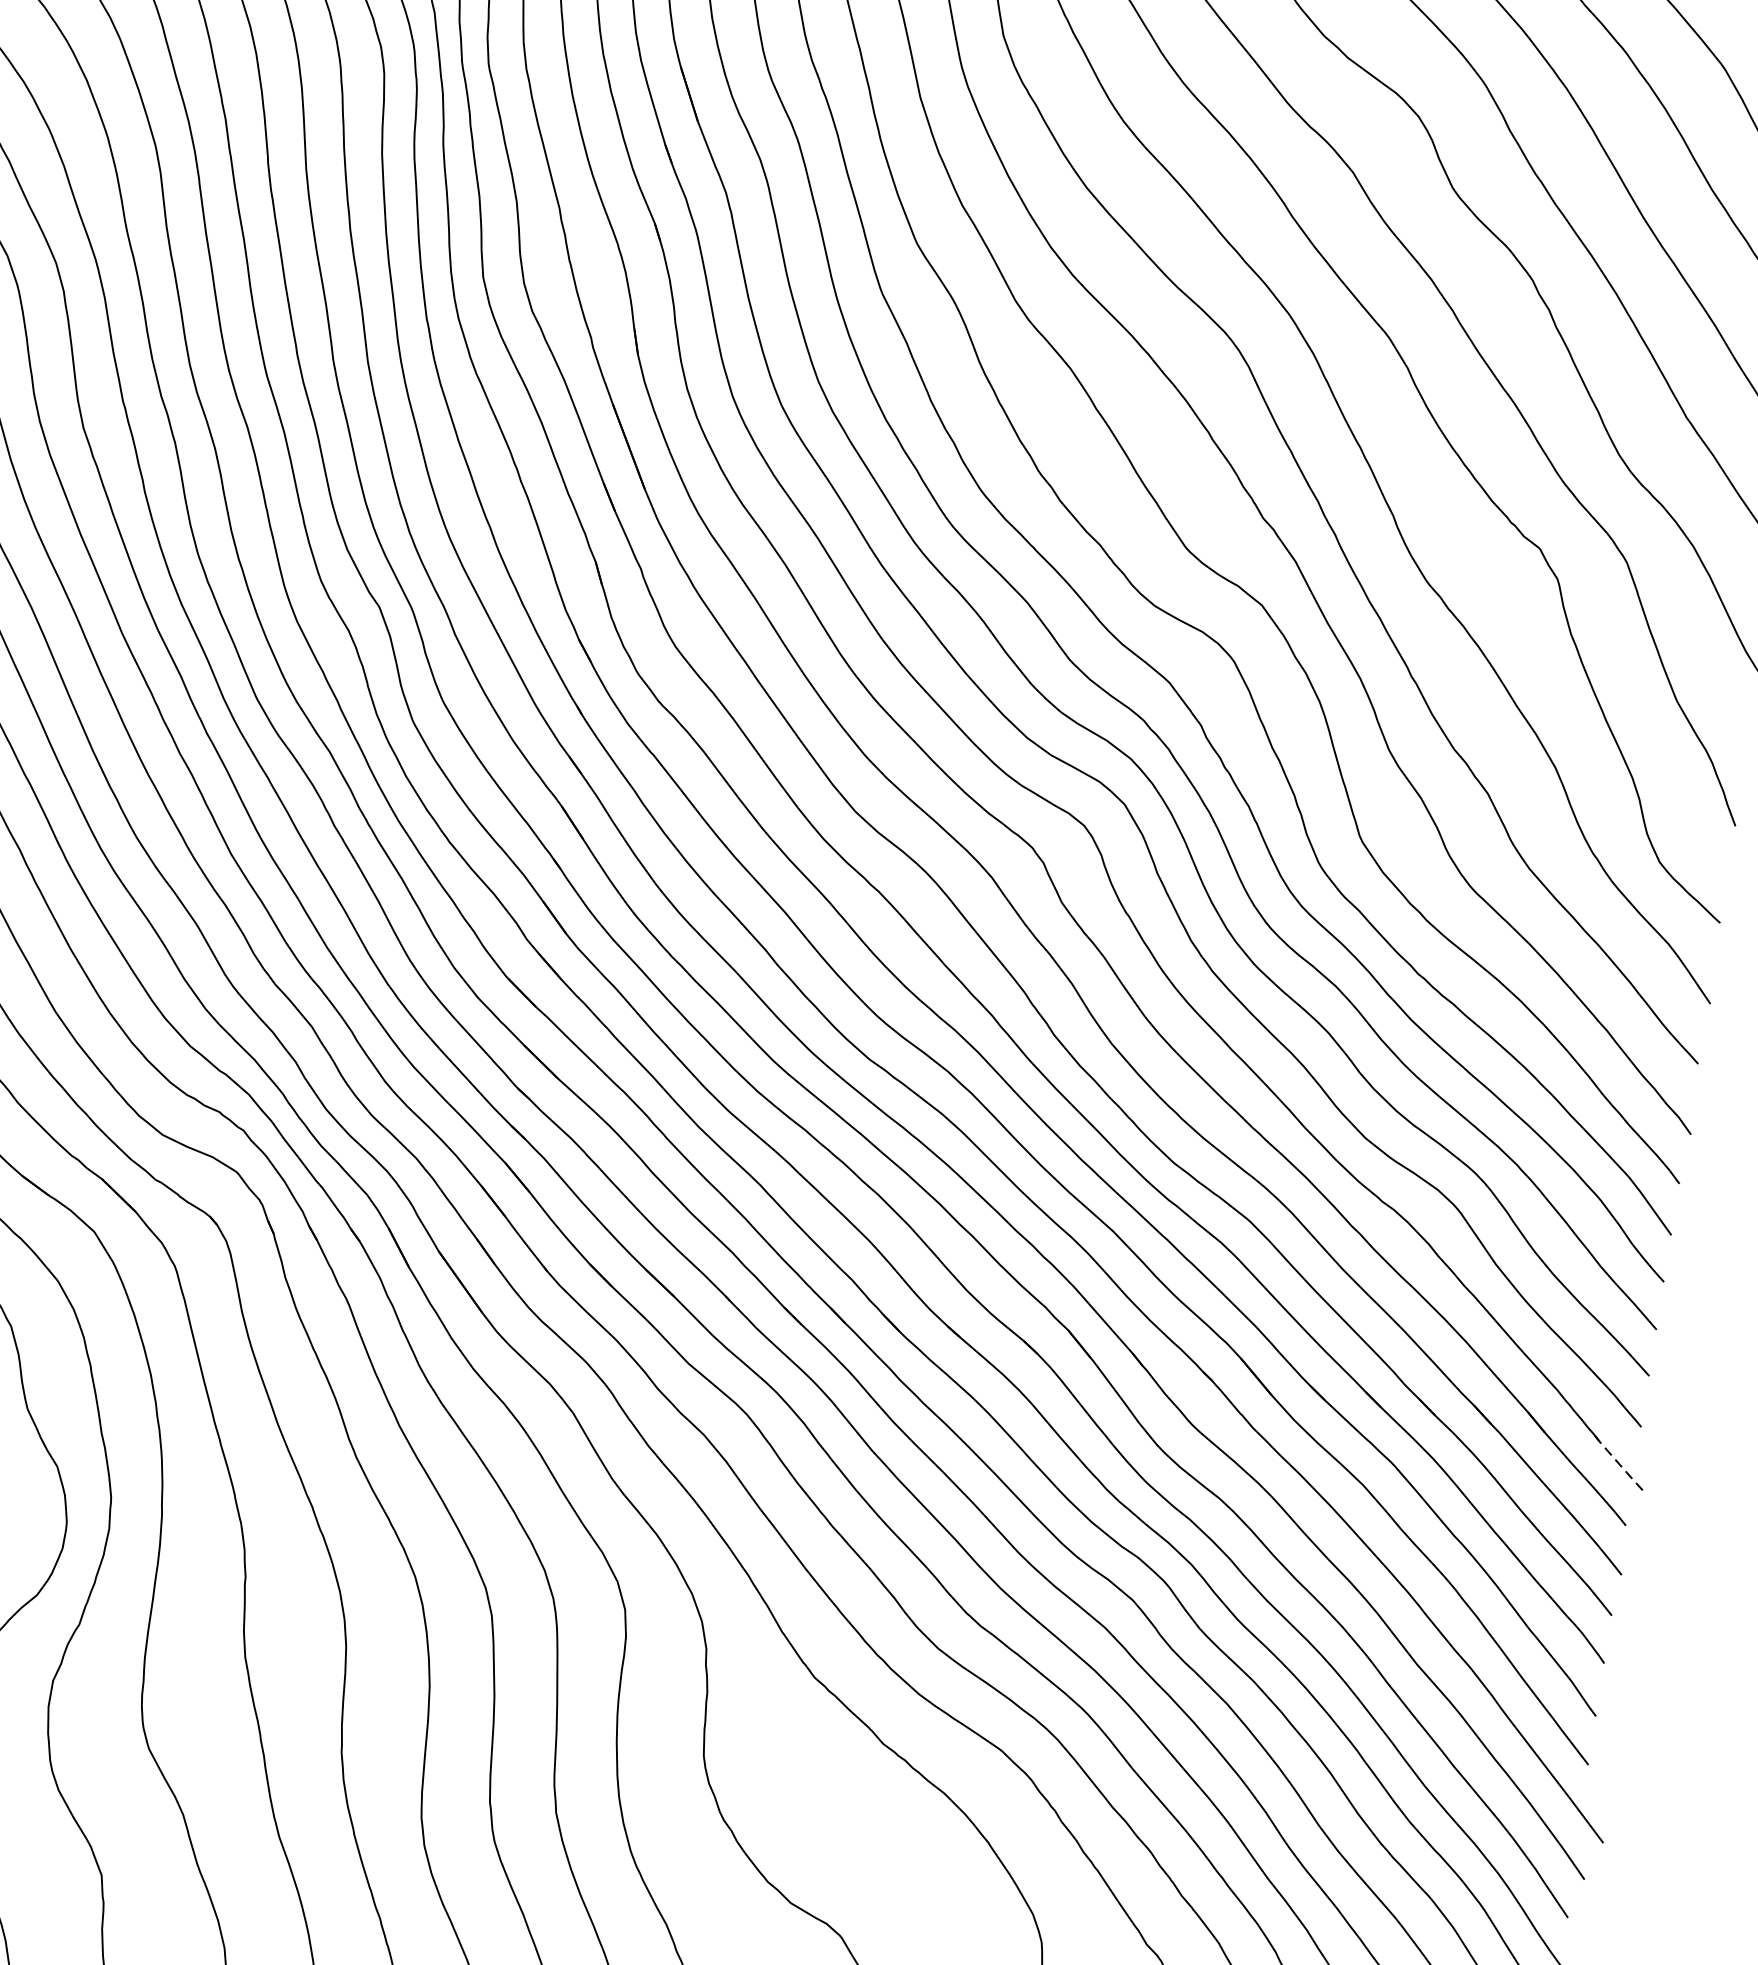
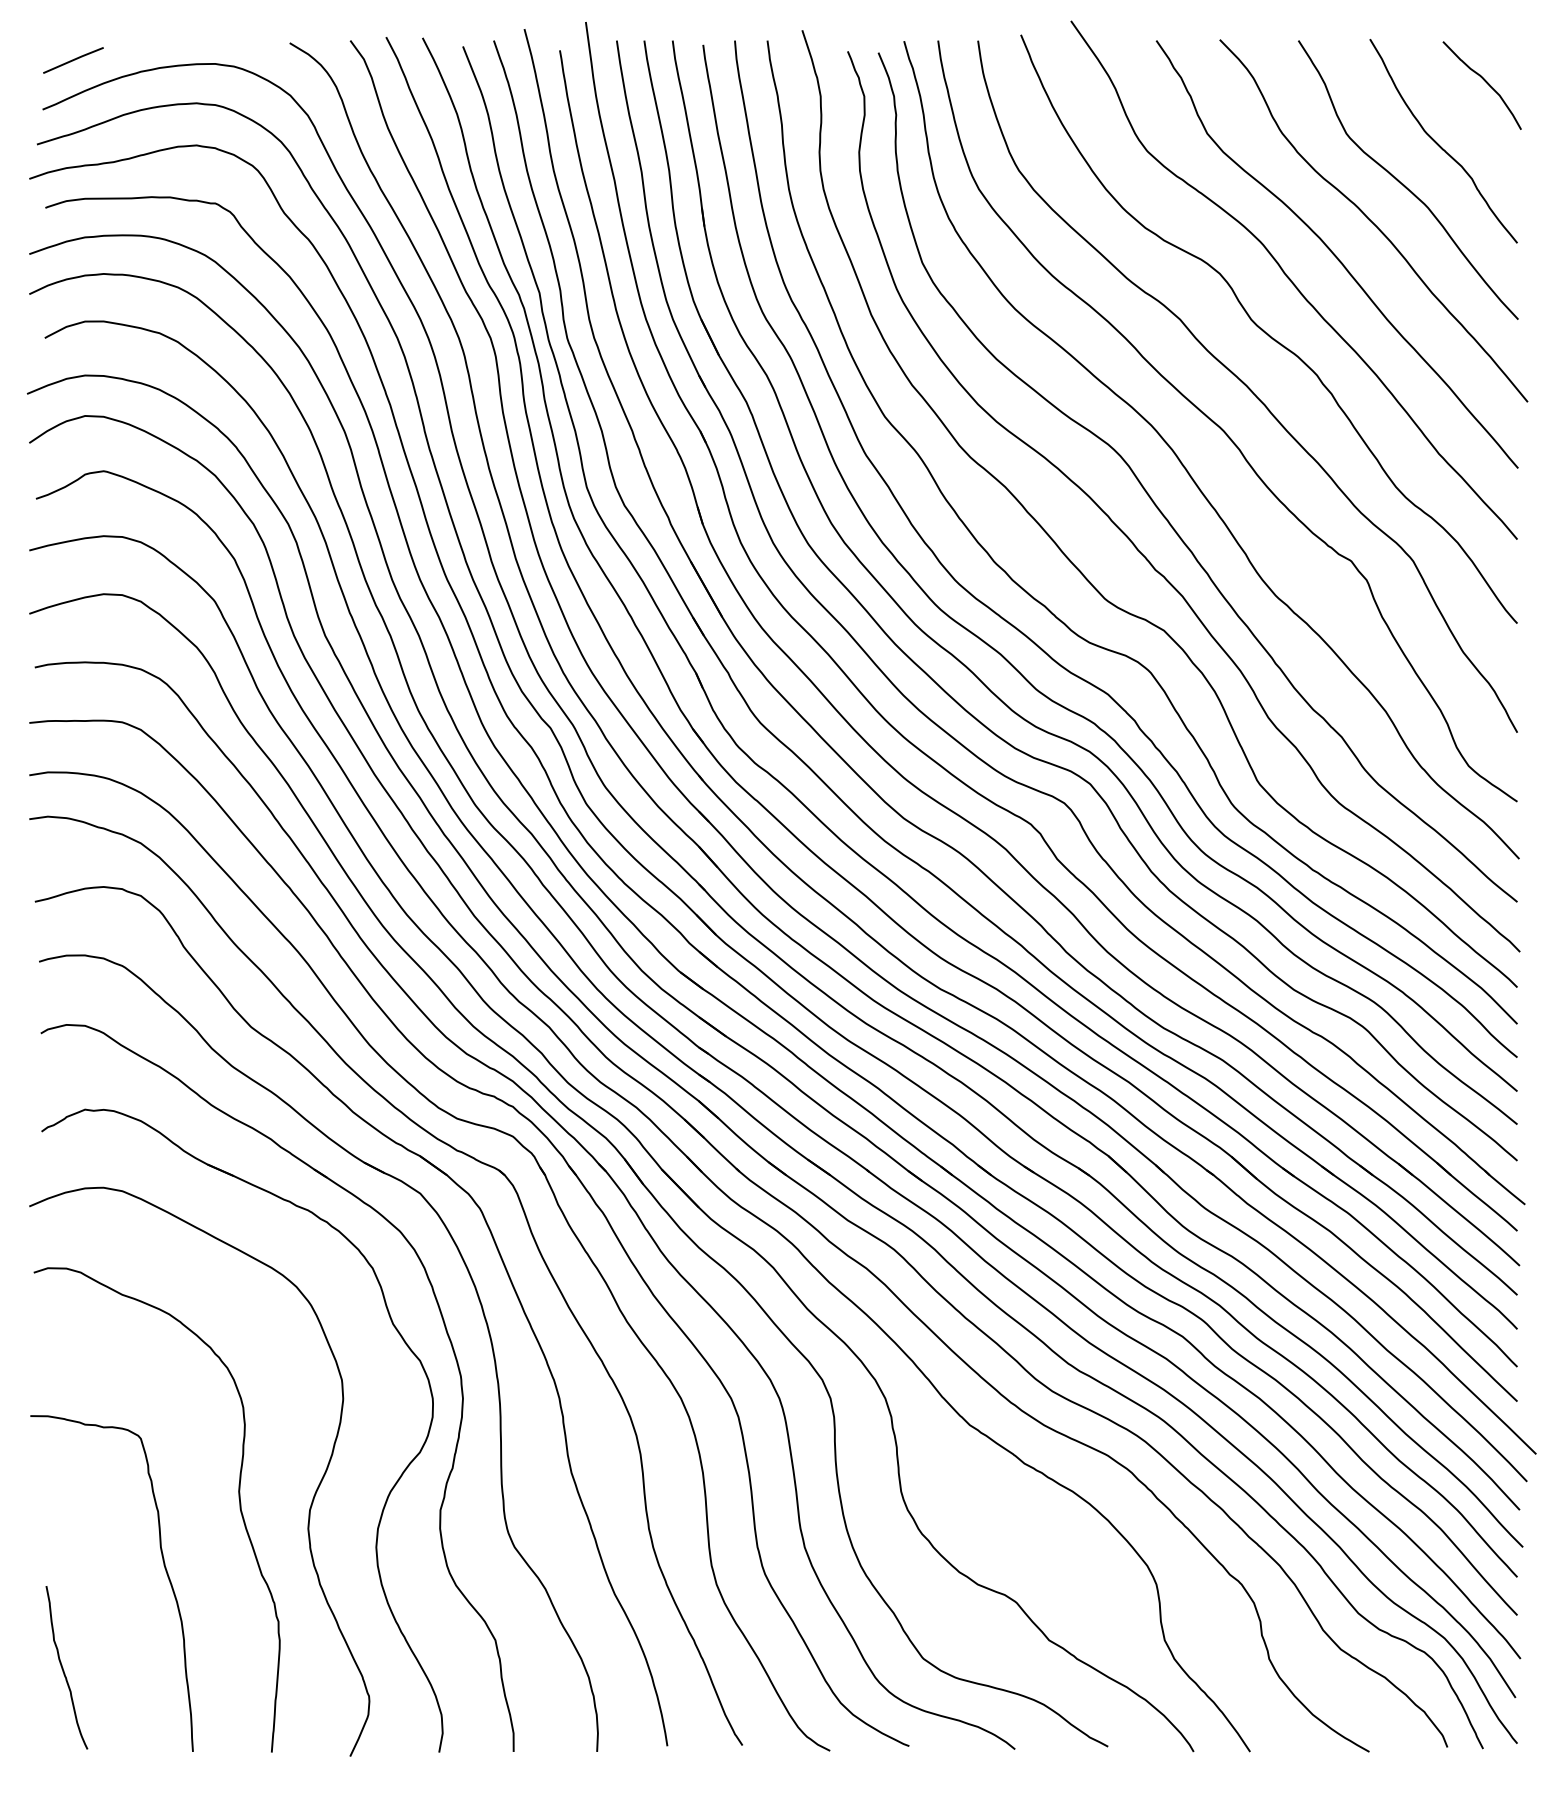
line: (1618, 1463) -> (1505, 1188), dashed -> solid

